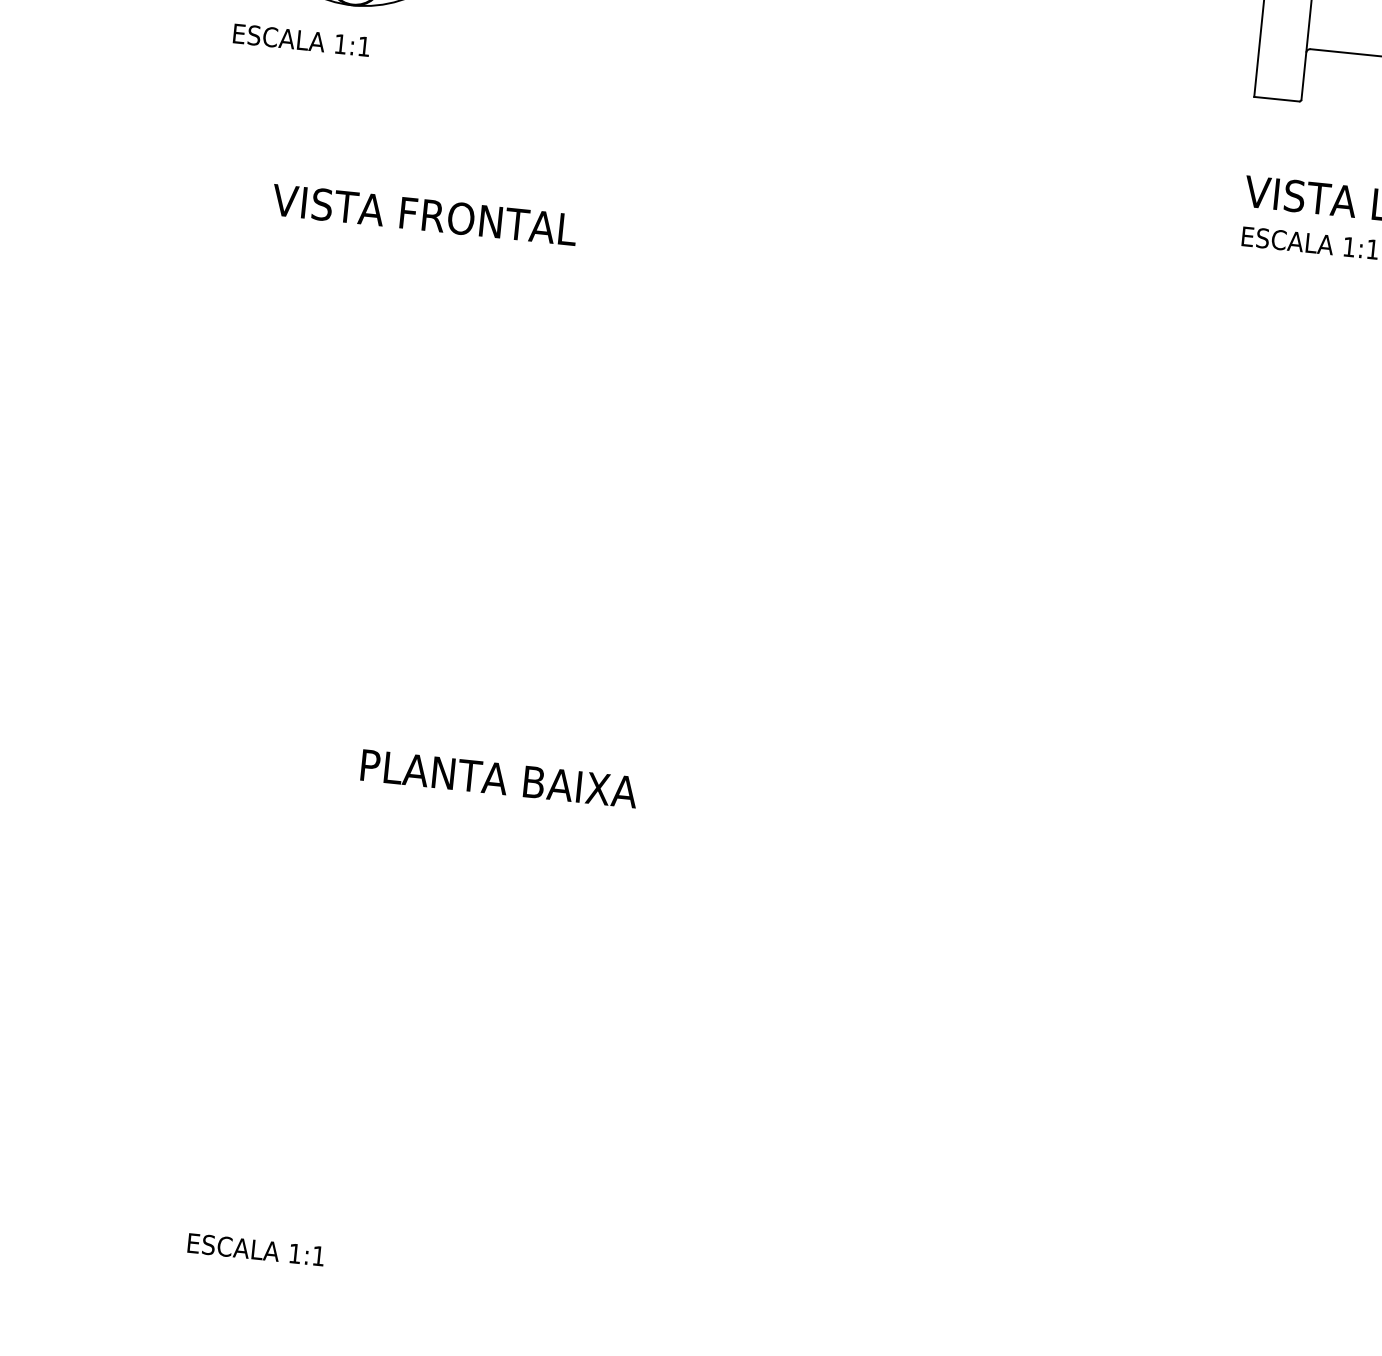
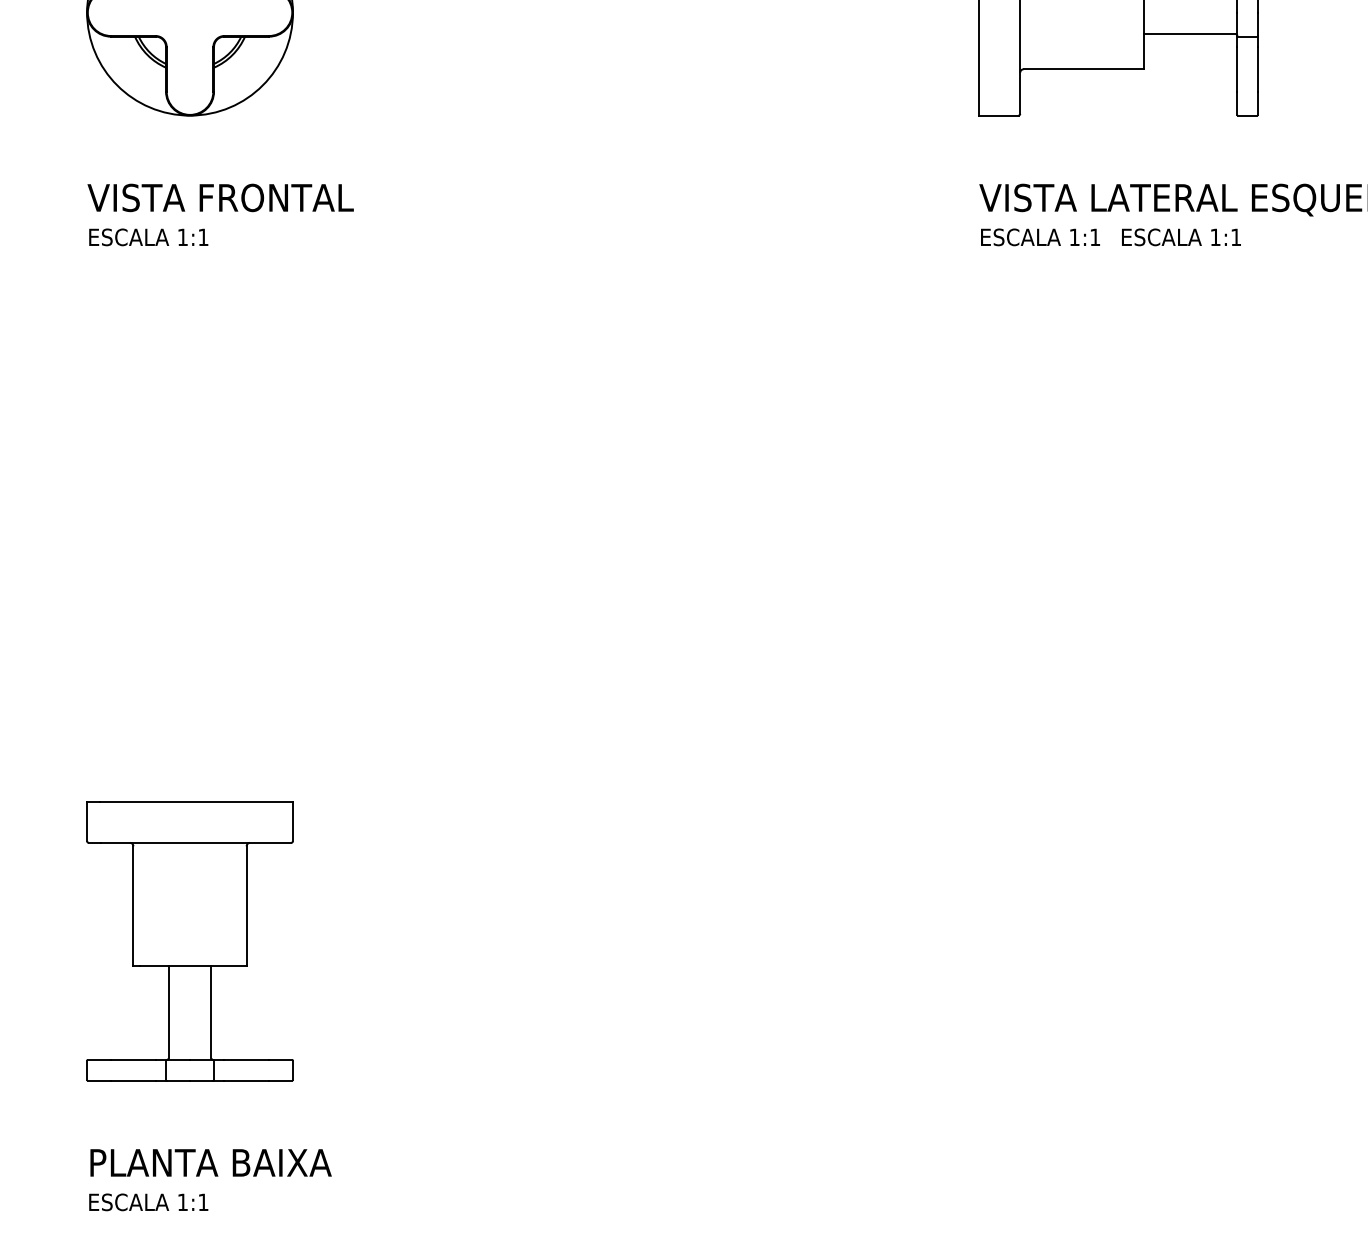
text: (301, 40) -> (148, 237), moved
text: (424, 214) -> (220, 197), moved
text: (498, 778) -> (210, 1162), moved
part: (256, 948) -> (189, 941), added
text: (255, 1249) -> (148, 1202), moved

